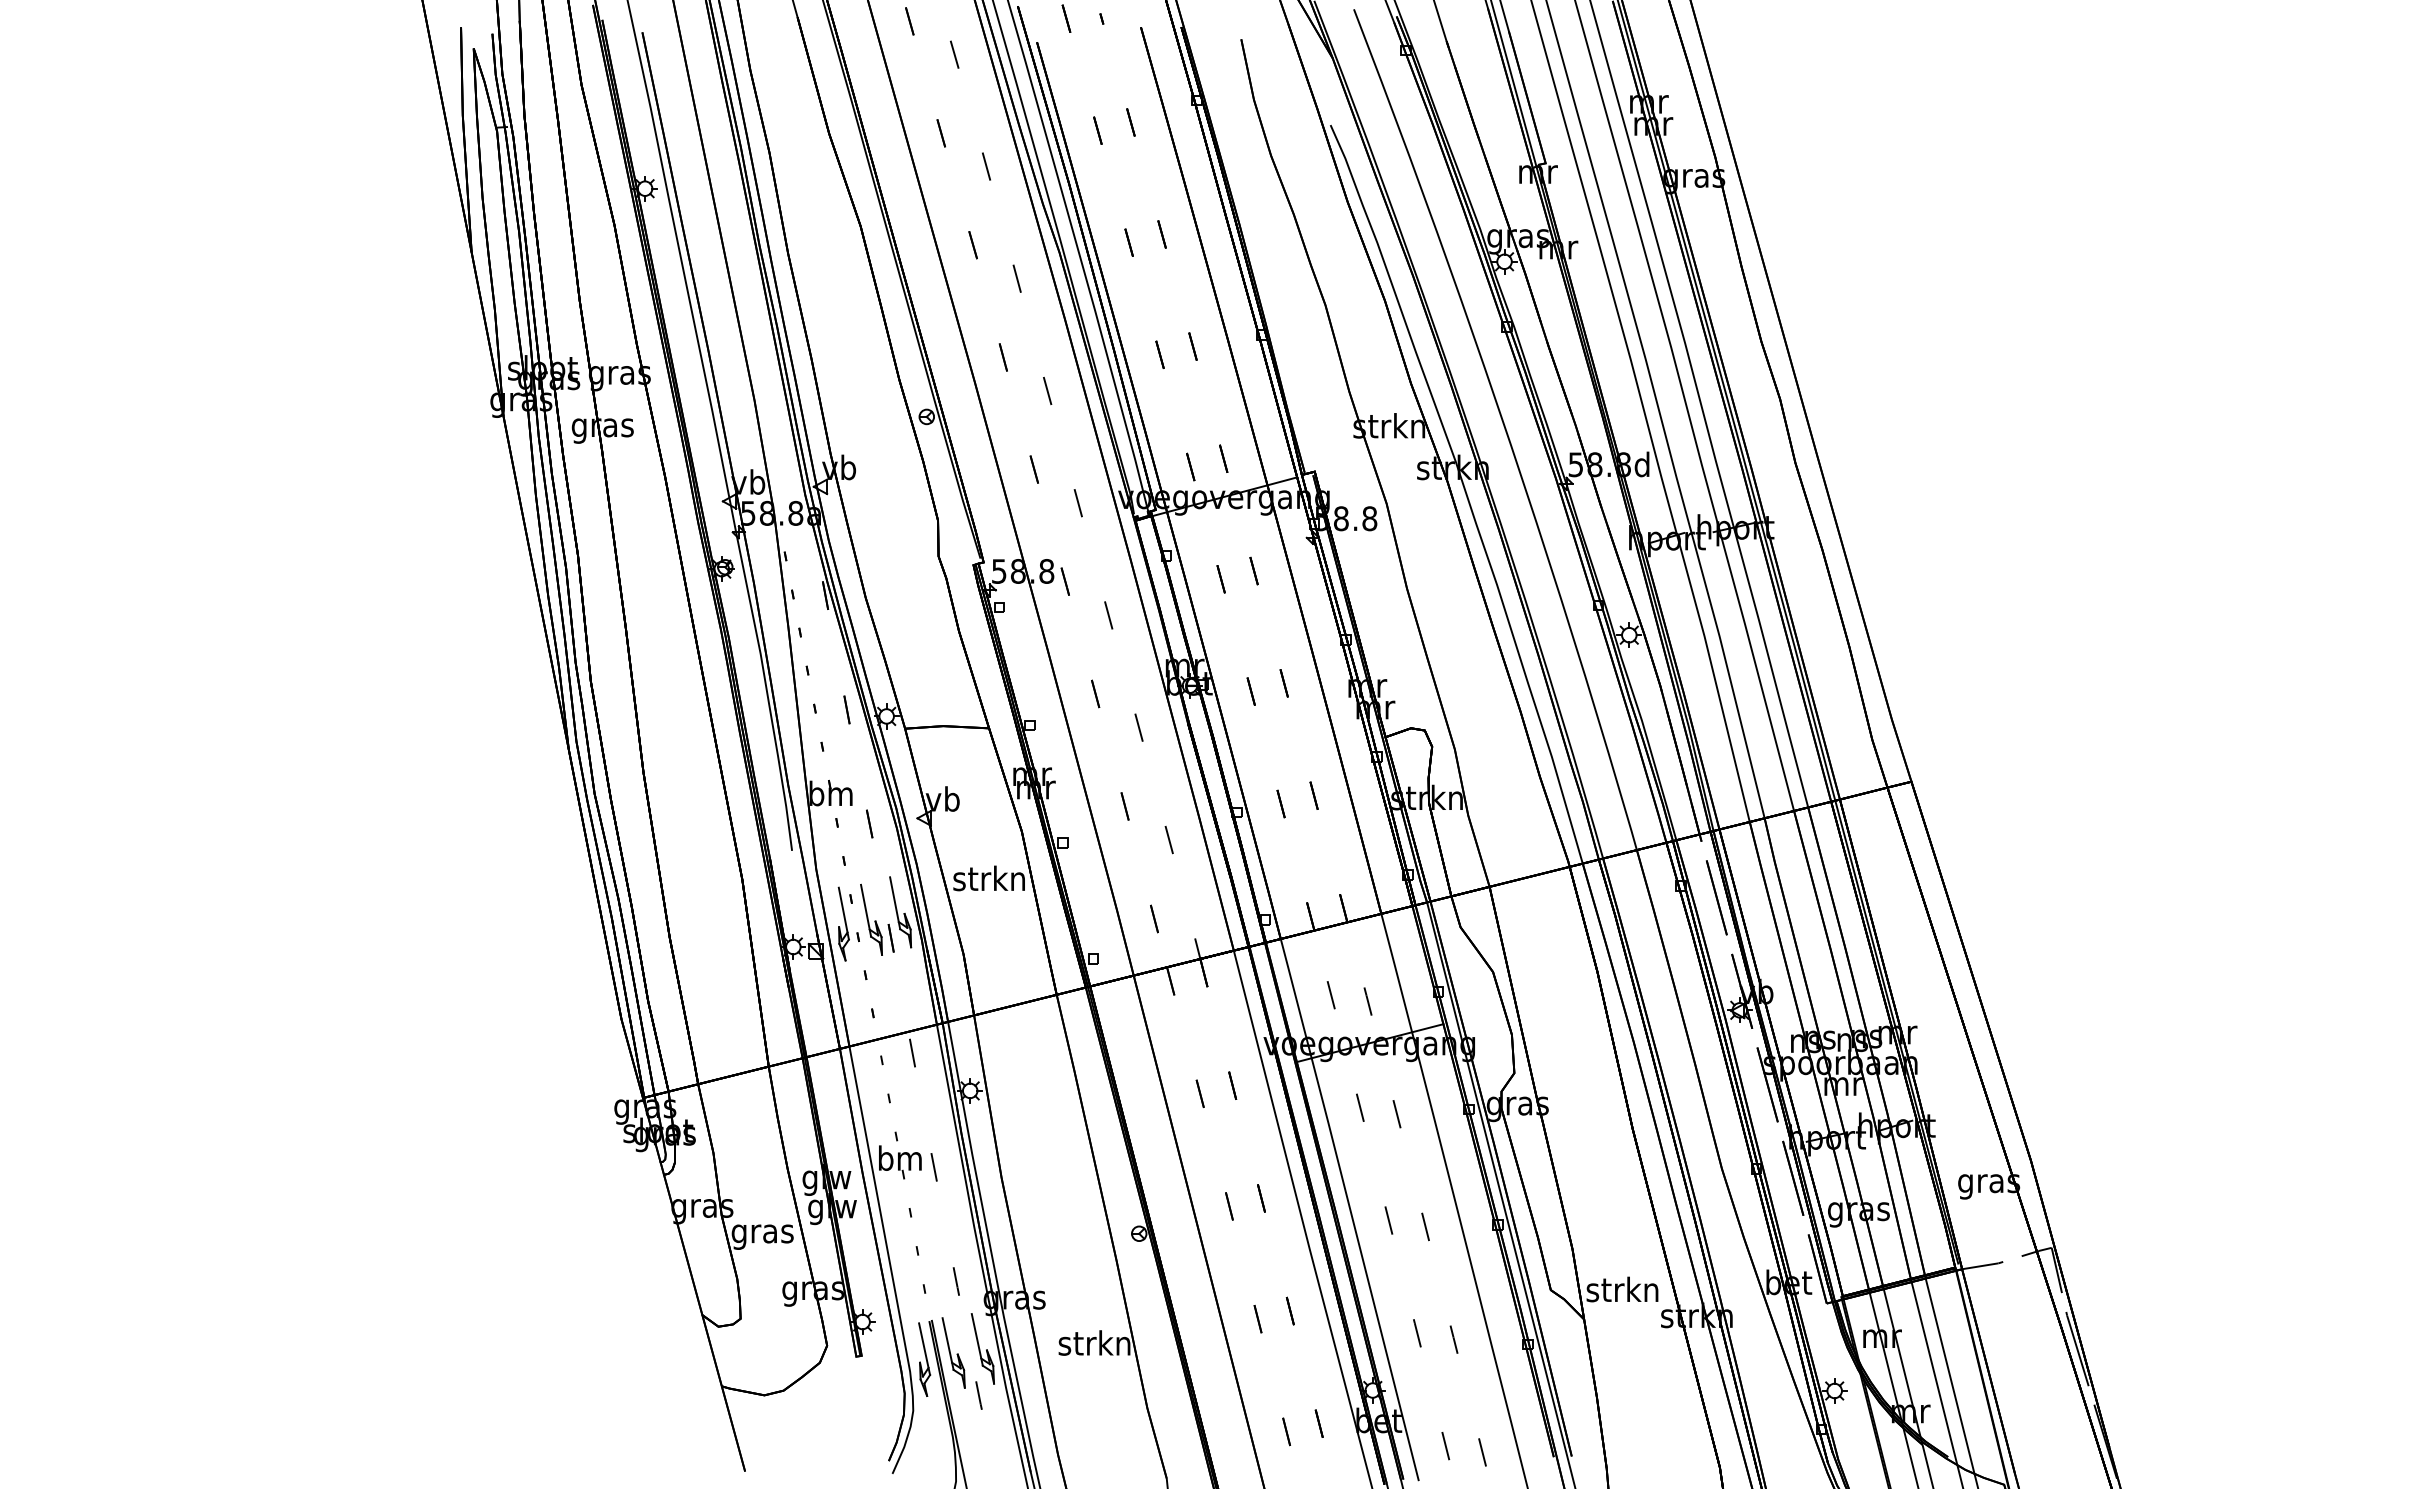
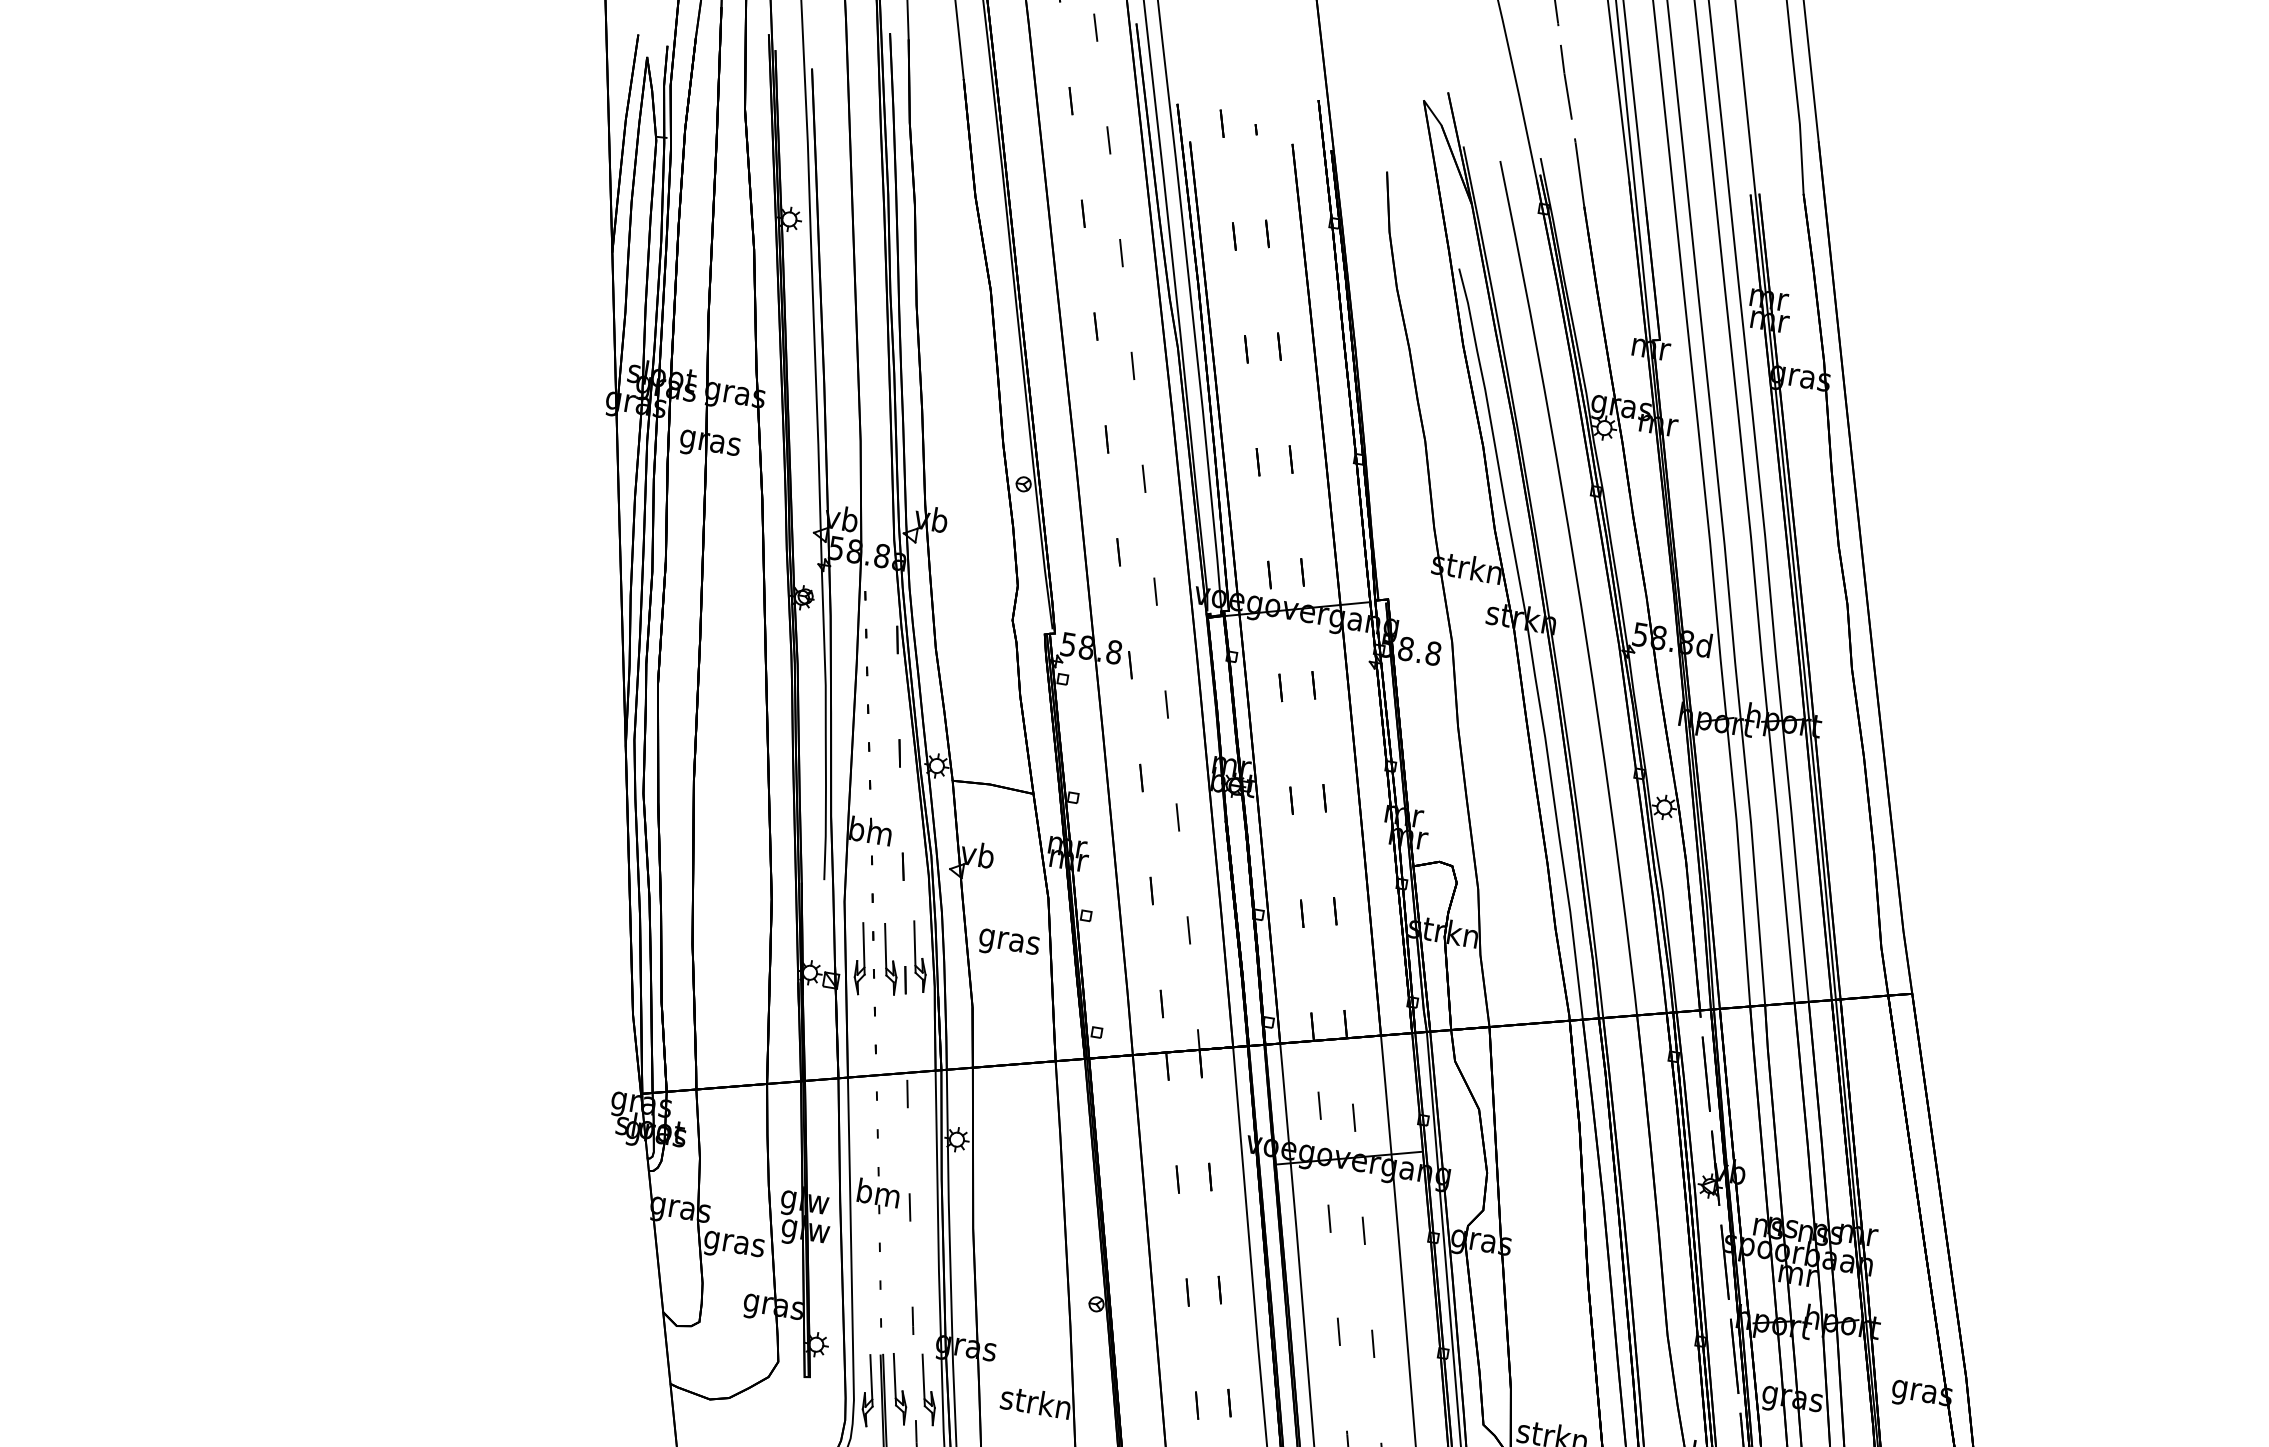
text: (988, 881) -> (1008, 941), strkn -> gras

